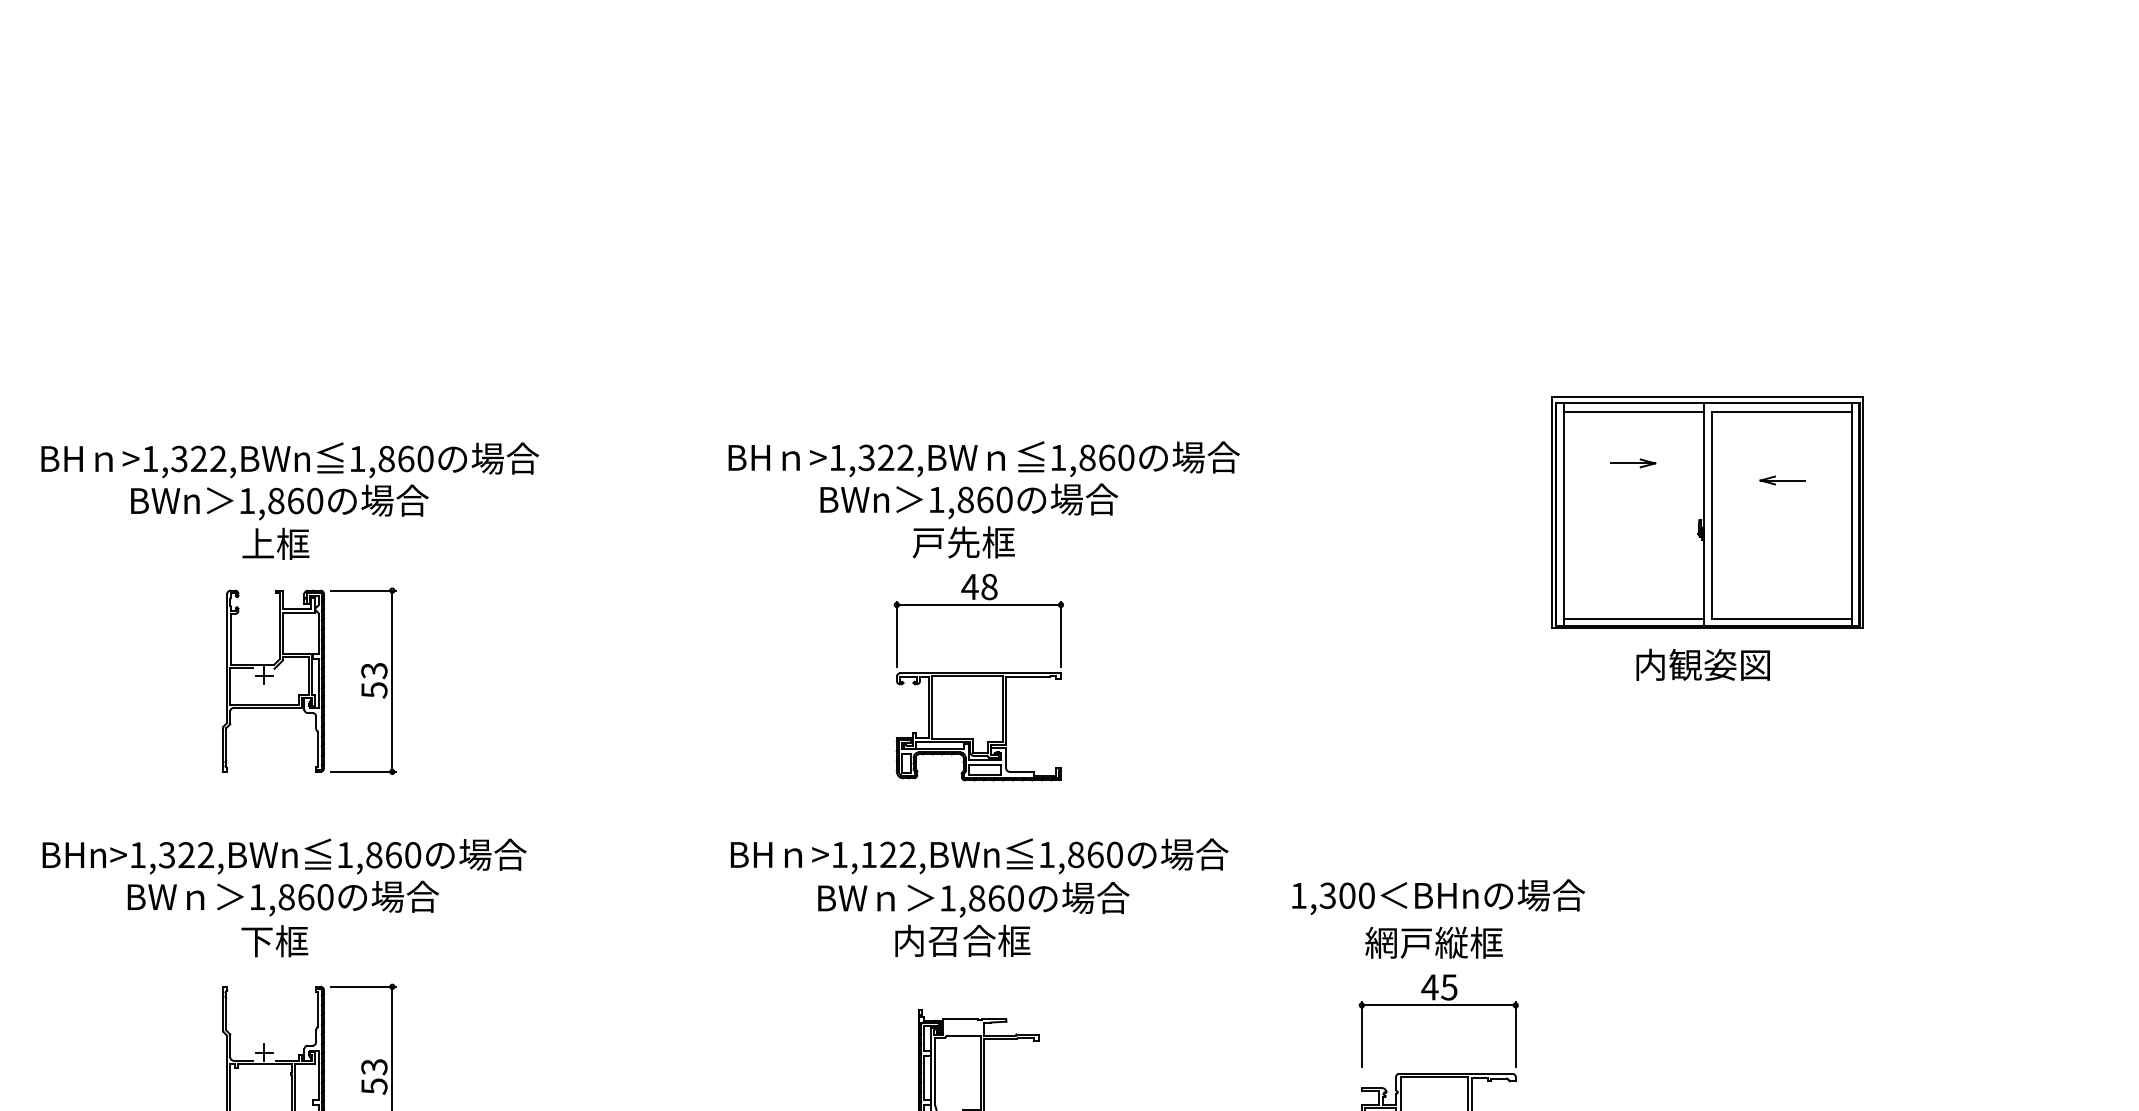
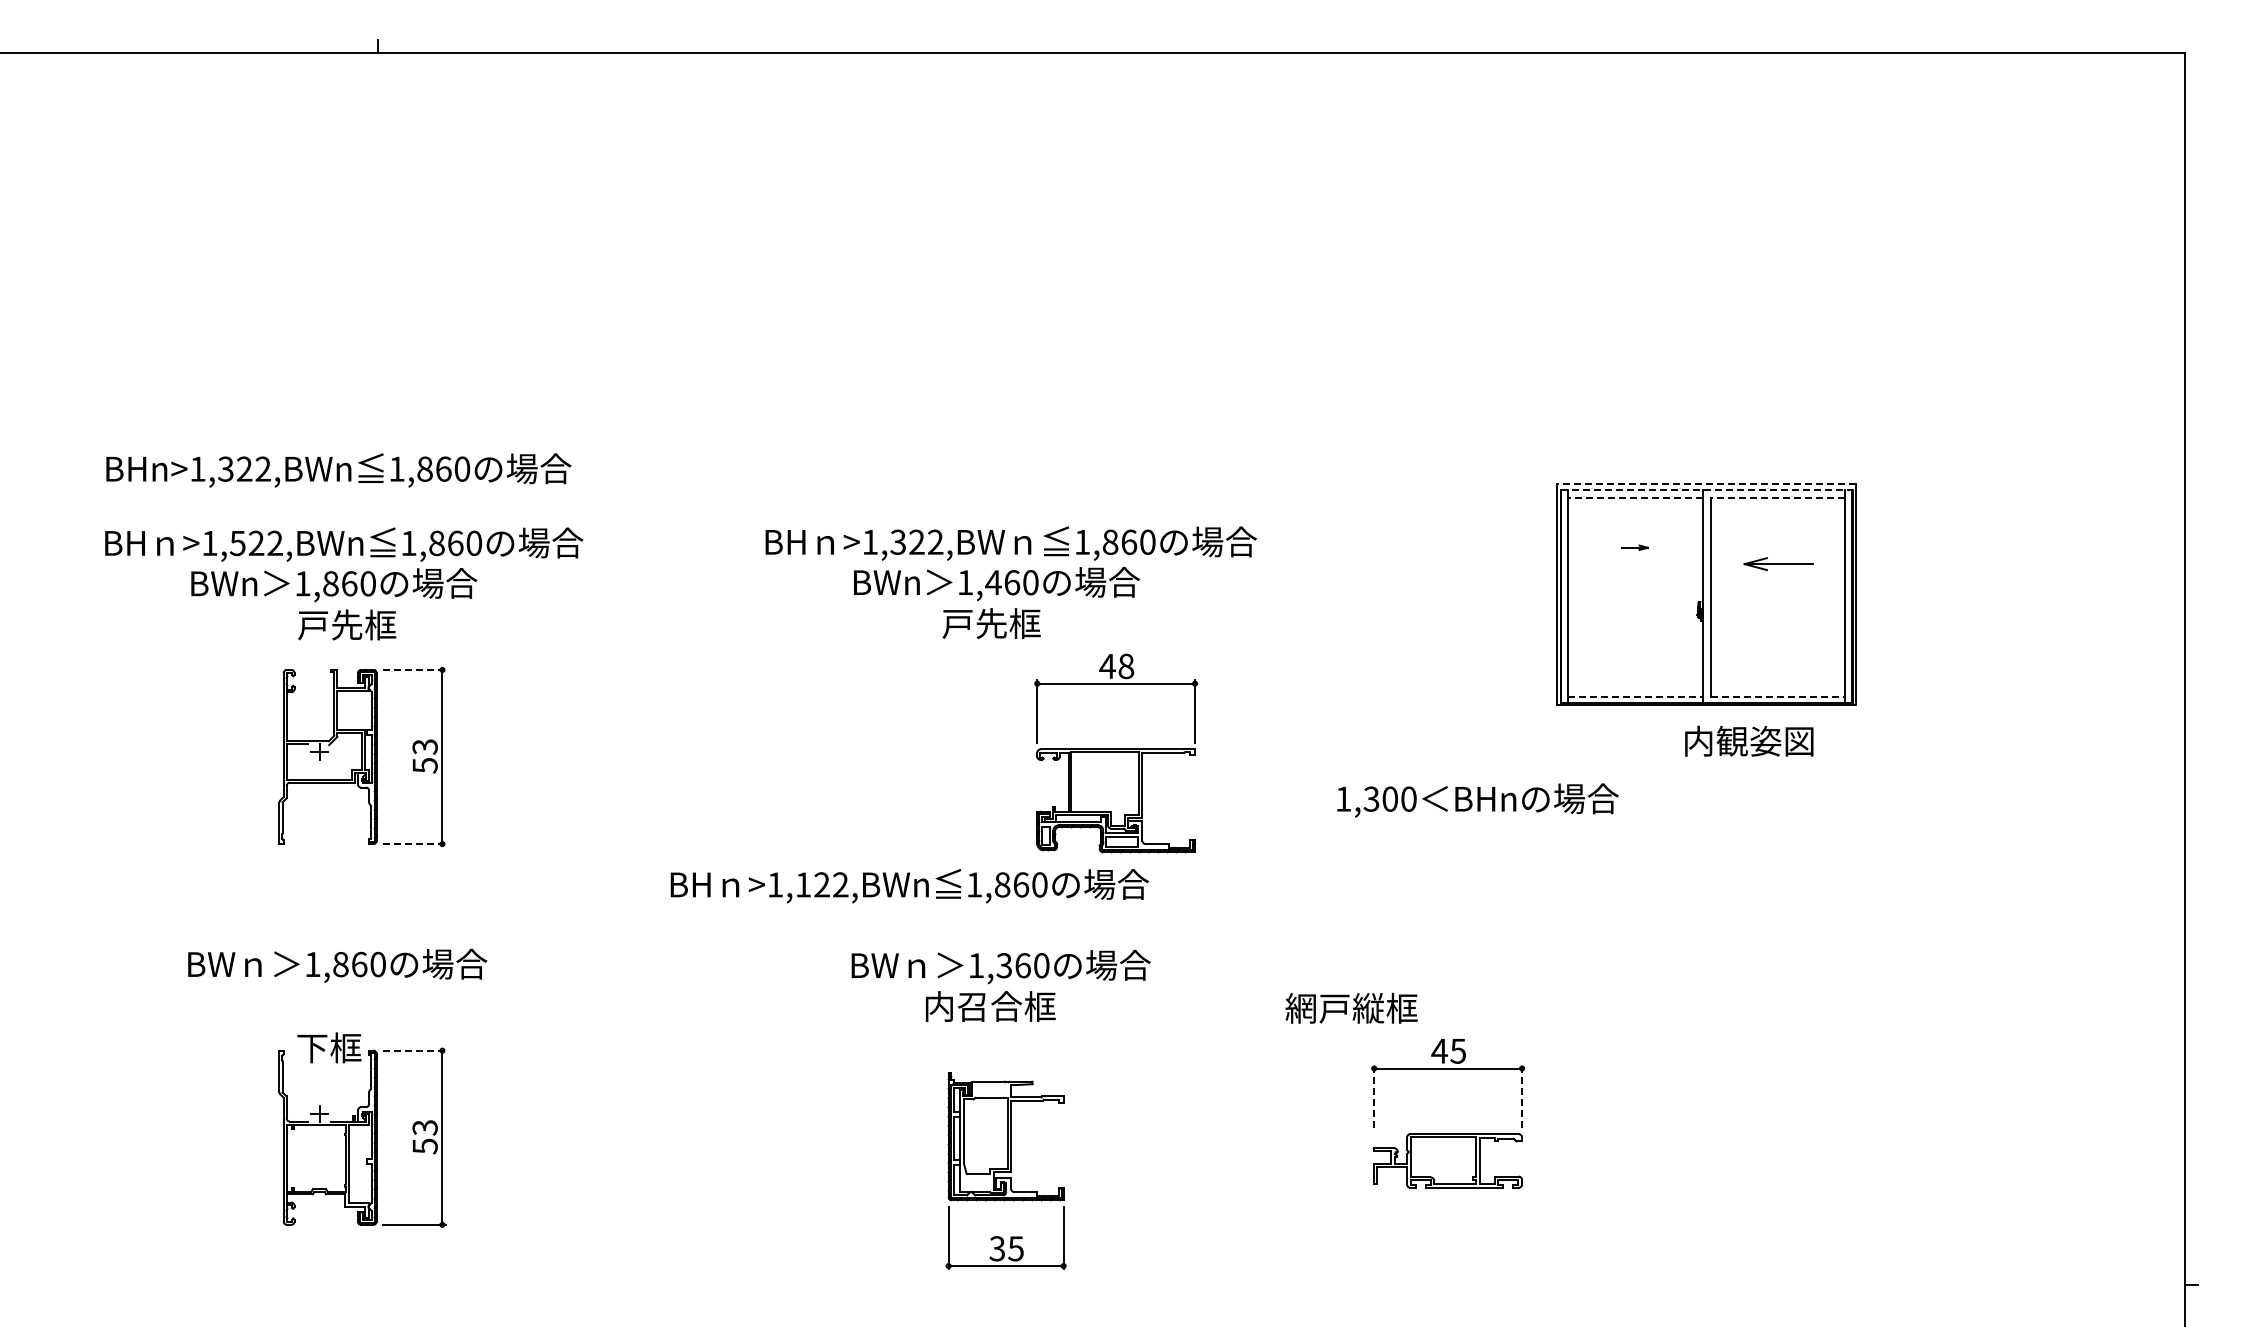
line: (1707, 396) -> (1706, 483), solid -> dashed
line: (1708, 402) -> (1707, 489), solid -> dashed
line: (1632, 411) -> (1634, 497), solid -> dashed
line: (1781, 411) -> (1777, 497), solid -> dashed
text: (179, 458) -> (237, 542), >1,322,BWn -> >1,522,BWn
part: (1633, 463) -> (1635, 547), size x0.6
part: (1782, 479) -> (1778, 563), size x1.6
text: (965, 499) -> (993, 582), 1,860 -> 1,460
text: (293, 543) -> (347, 624), 上框 -> 戸先框
line: (364, 590) -> (415, 669), solid -> dashed
line: (1633, 619) -> (1635, 697), solid -> dashed
line: (1782, 619) -> (1778, 697), solid -> dashed
text: (1703, 664) -> (1749, 740), moved
part: (978, 677) -> (1115, 753), moved
line: (364, 772) -> (415, 844), solid -> dashed
text: (284, 856) -> (338, 470), moved
text: (979, 856) -> (909, 886), moved
text: (1438, 897) -> (1477, 800), moved
text: (977, 898) -> (1004, 965), 1,860 -> 1,360
text: (274, 940) -> (329, 1047), moved
text: (1433, 941) -> (1351, 1007), moved
line: (364, 986) -> (415, 1050), solid -> dashed
line: (1362, 1033) -> (1374, 1095), solid -> dashed
line: (1516, 1033) -> (1522, 1095), solid -> dashed

